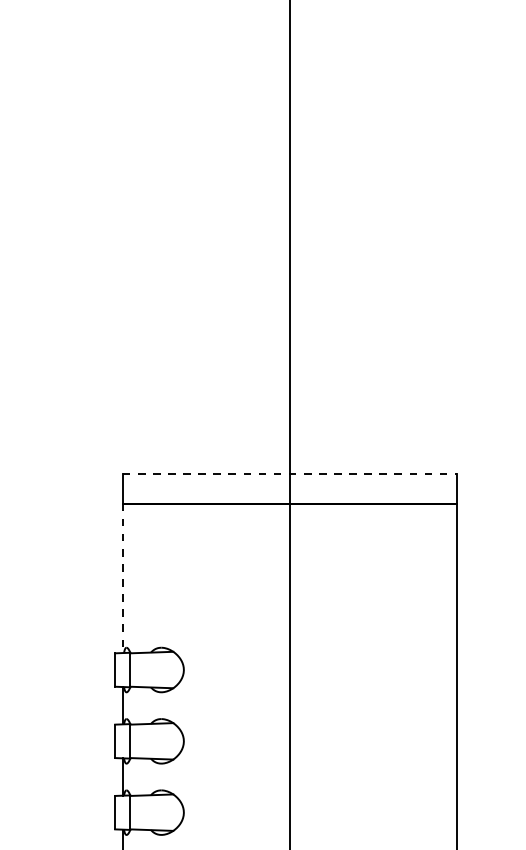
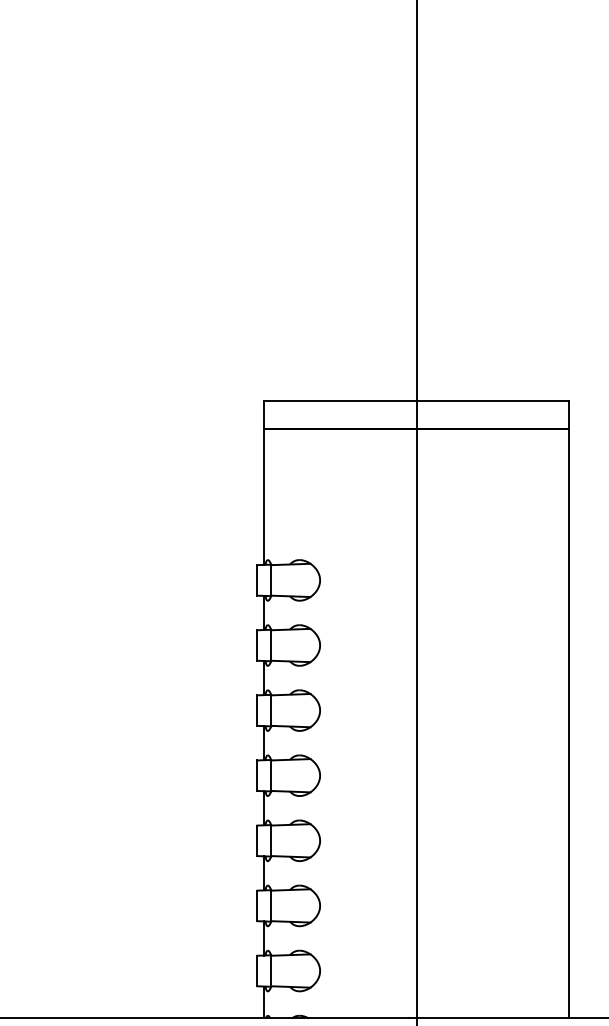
line: (289, 474) -> (416, 401), dashed -> solid
line: (122, 579) -> (264, 497), dashed -> solid

